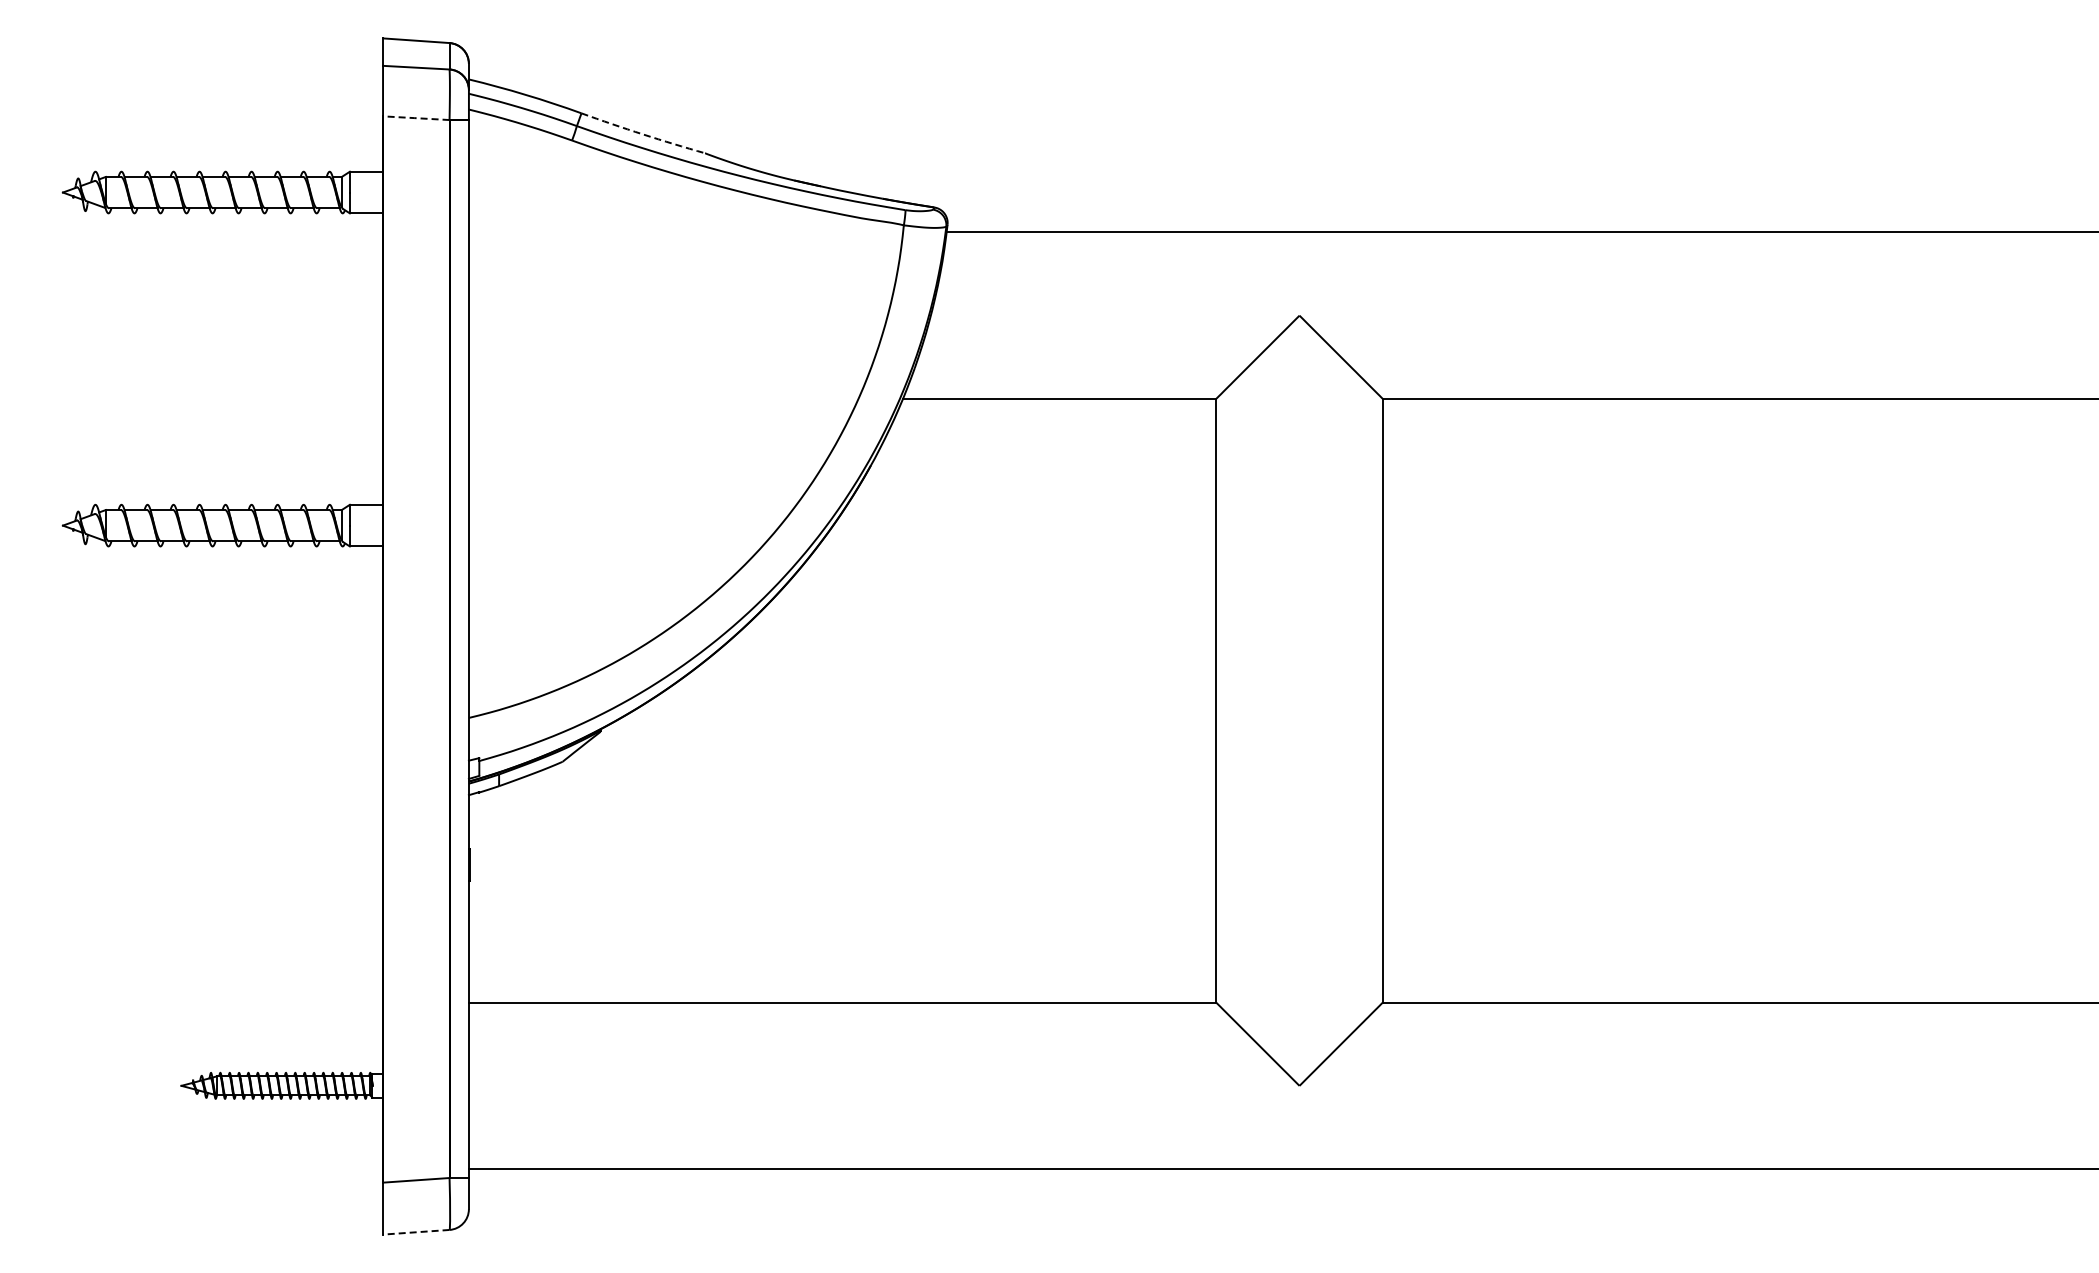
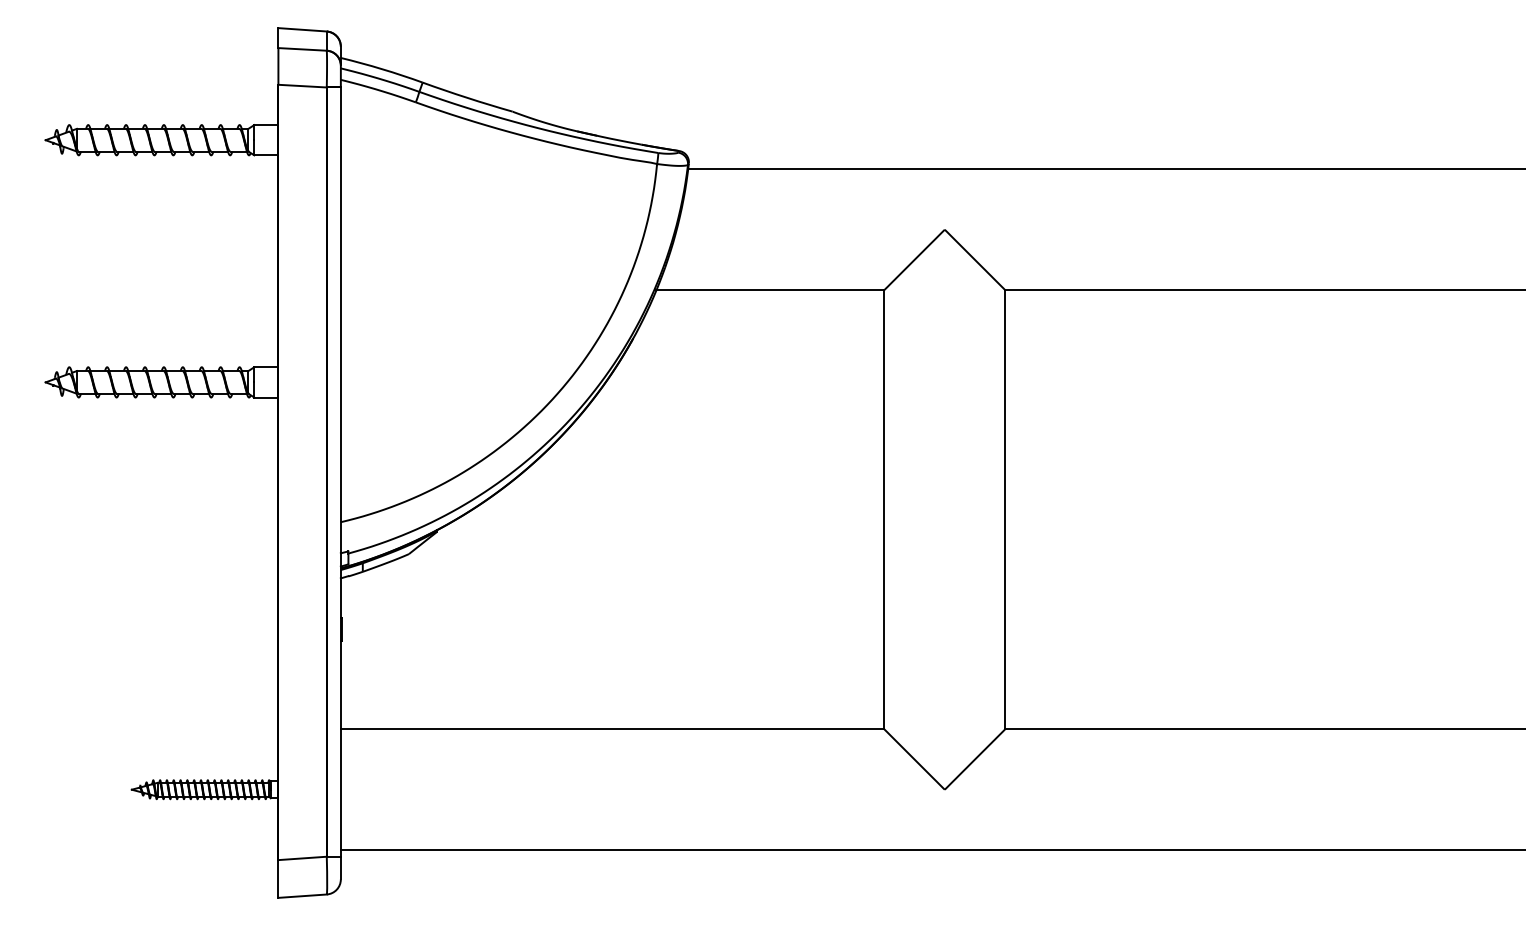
line: (415, 118) -> (302, 86), dashed -> solid
arc: (642, 134) -> (467, 97), dashed -> solid
line: (415, 1232) -> (302, 896), dashed -> solid

